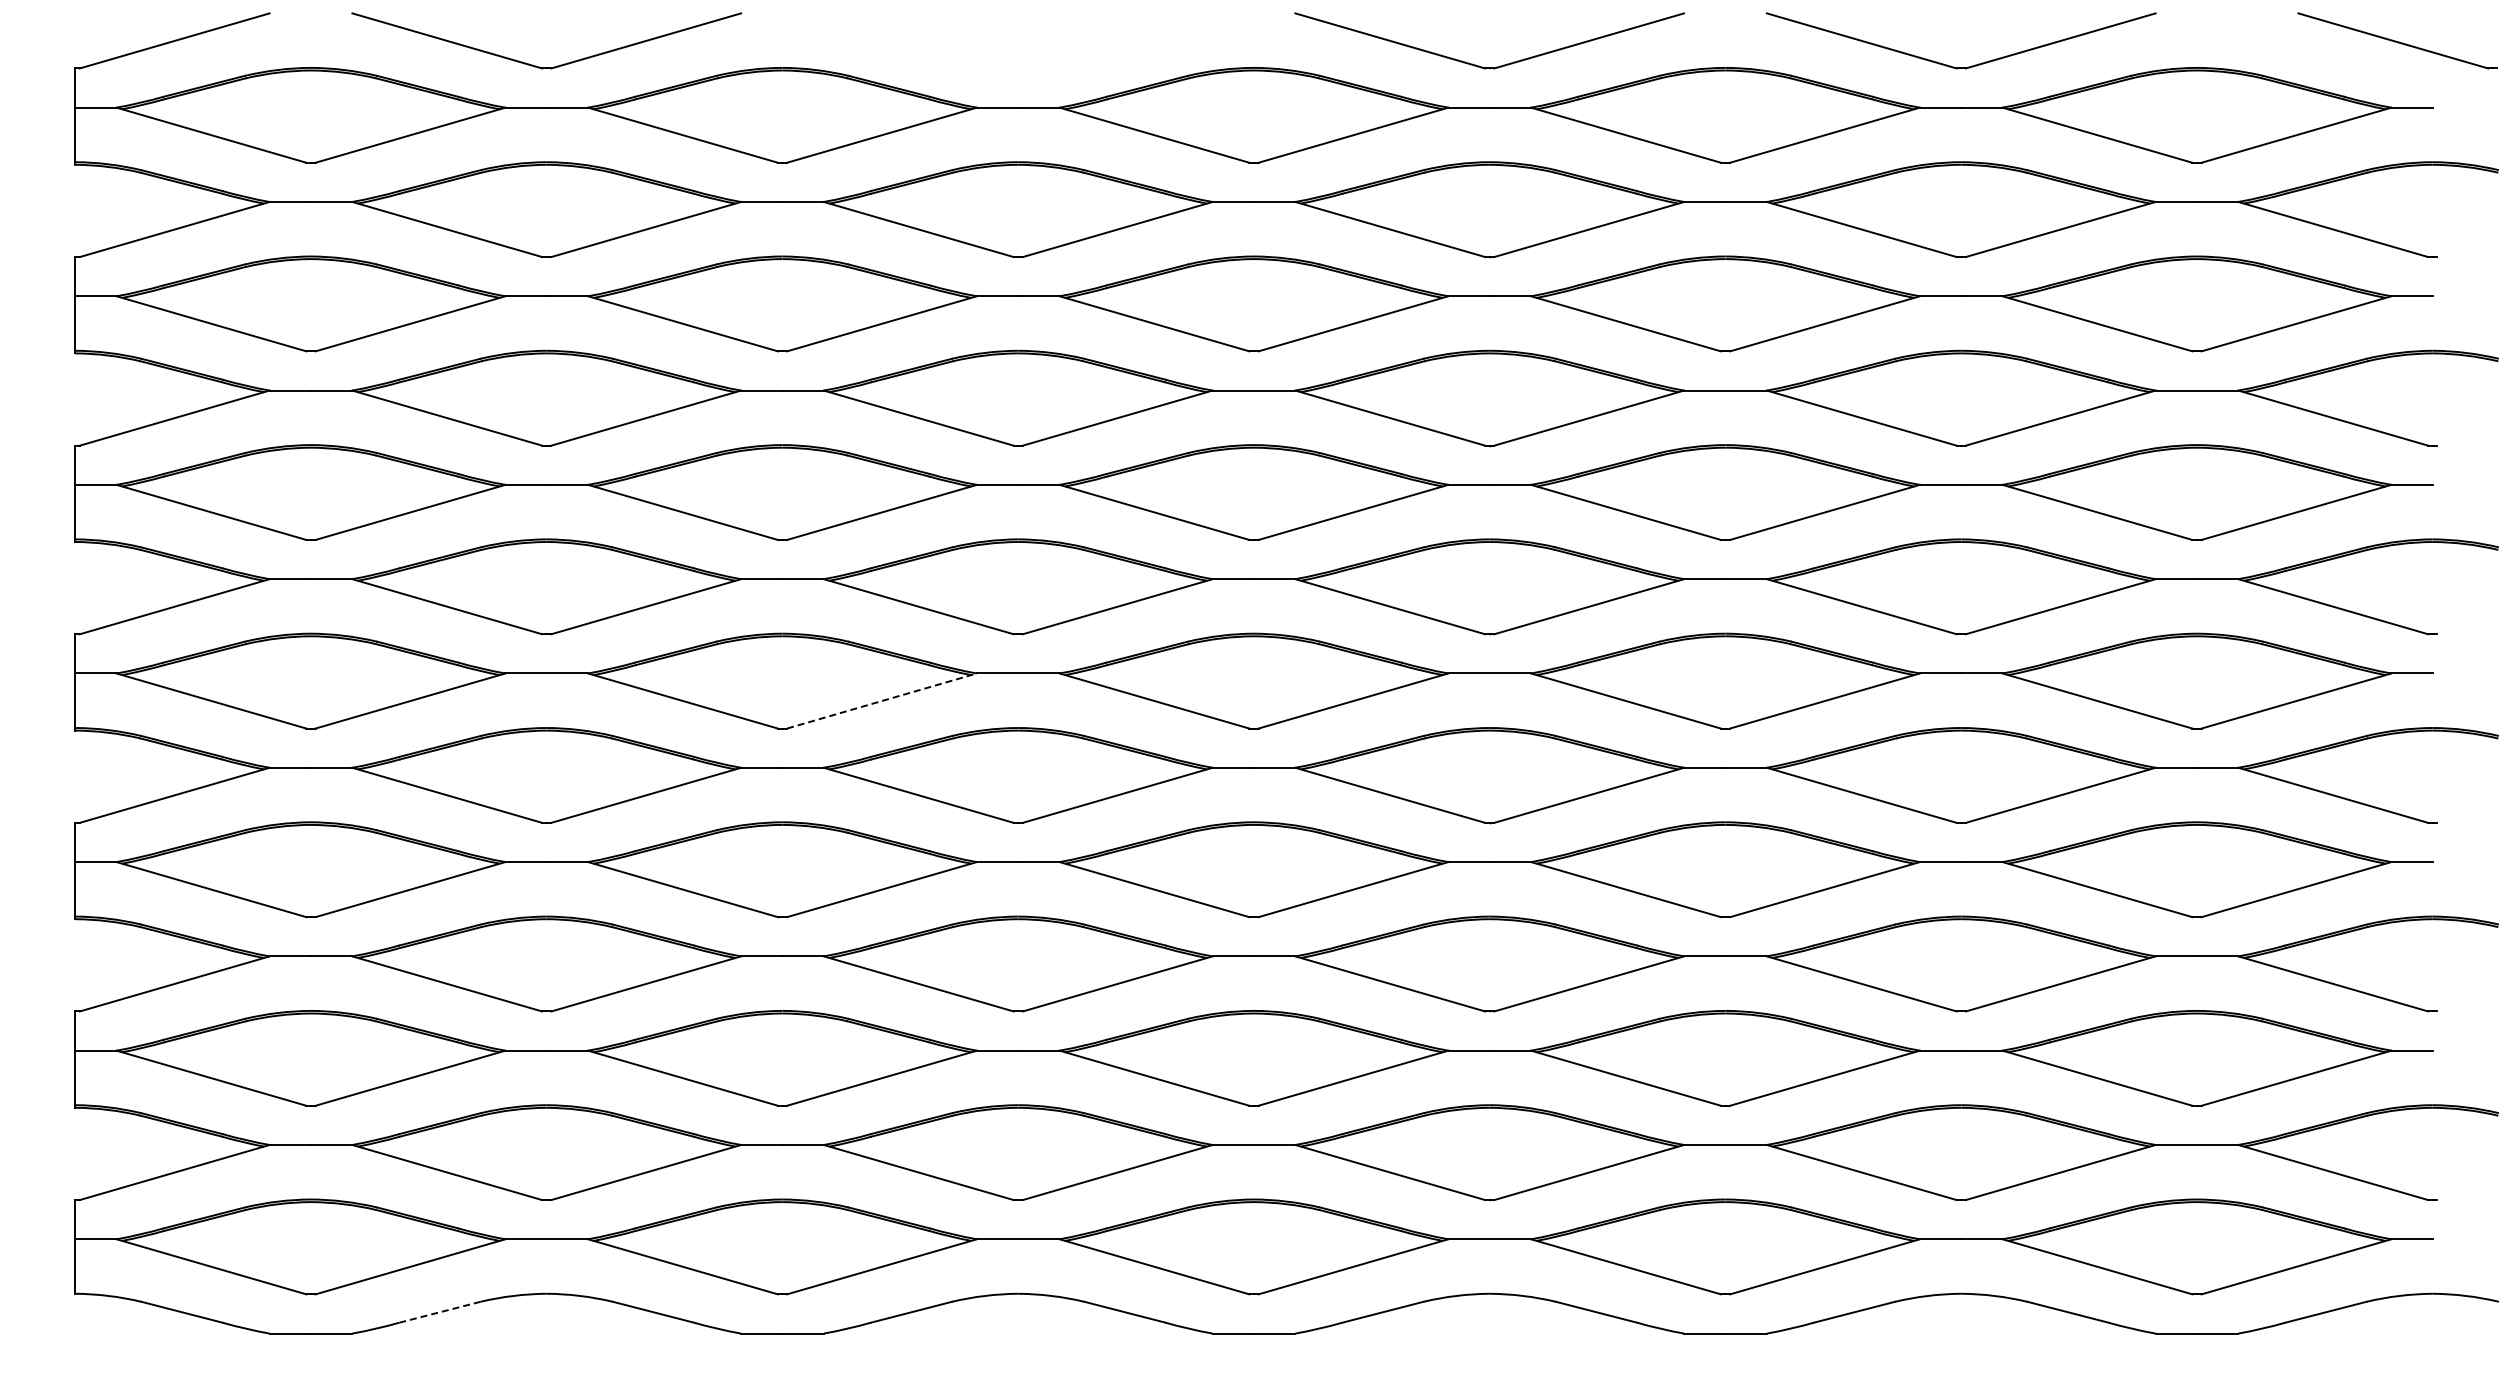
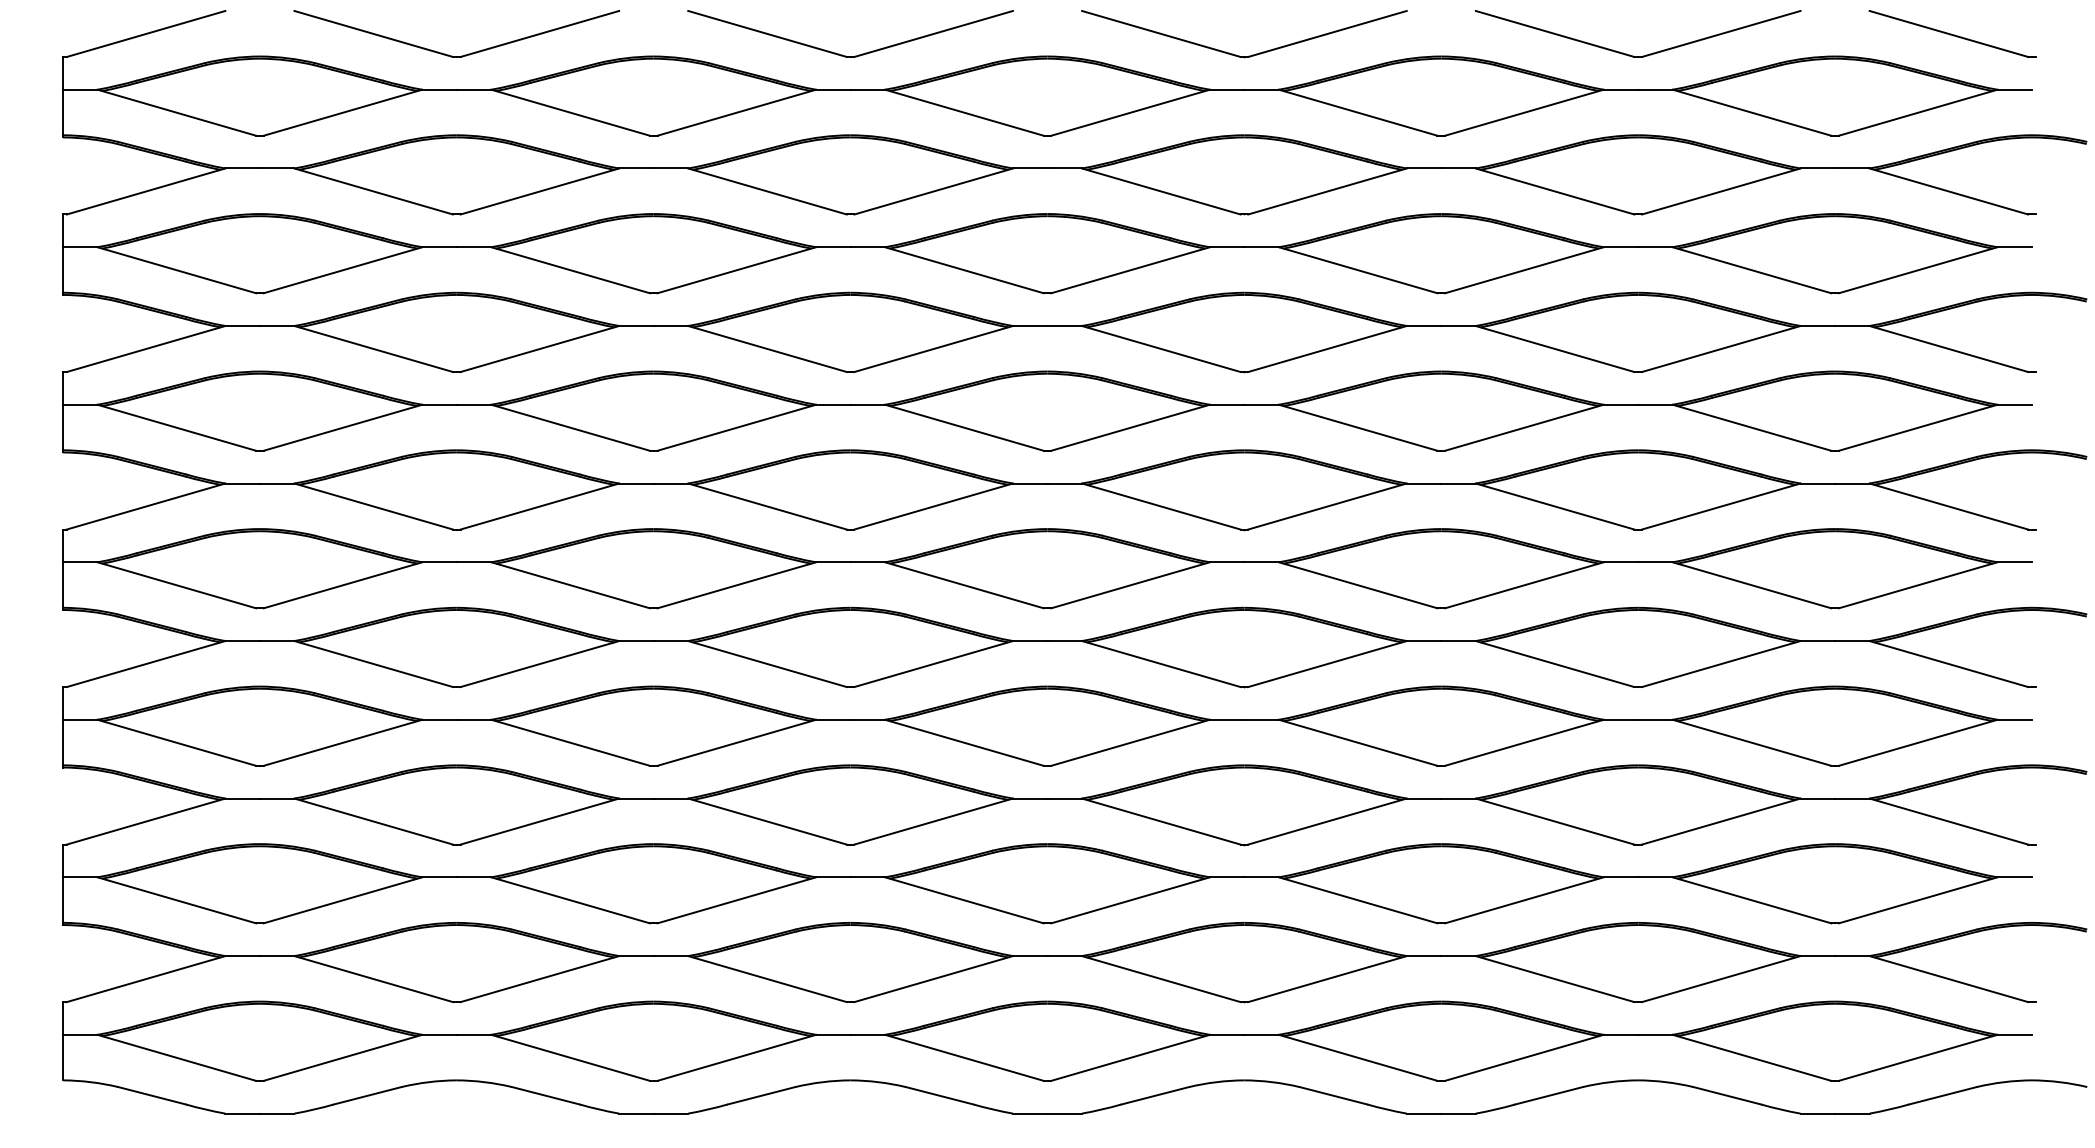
part: (2397, 40) -> (1952, 33), moved
part: (1011, 66) -> (844, 55), added
line: (881, 701) -> (736, 585), dashed -> solid
line: (440, 1312) -> (368, 1096), dashed -> solid

